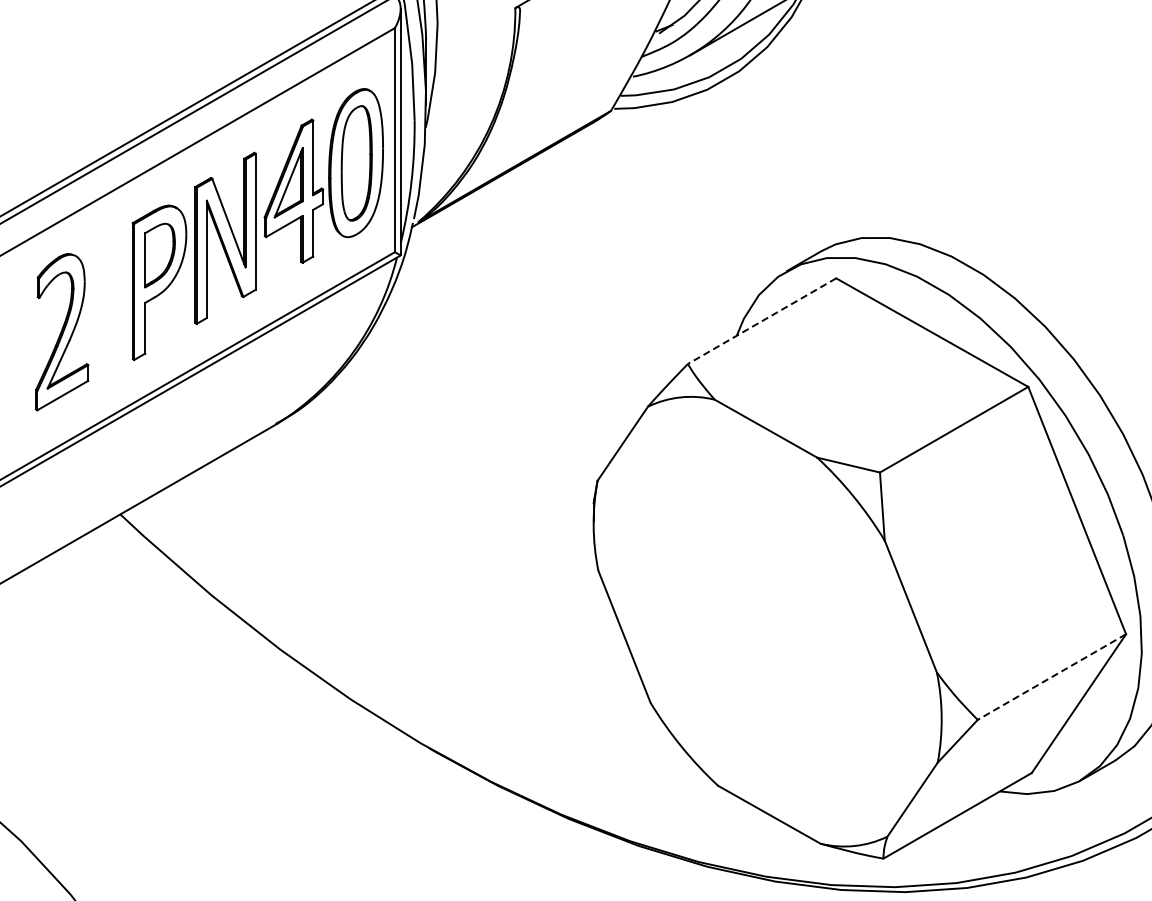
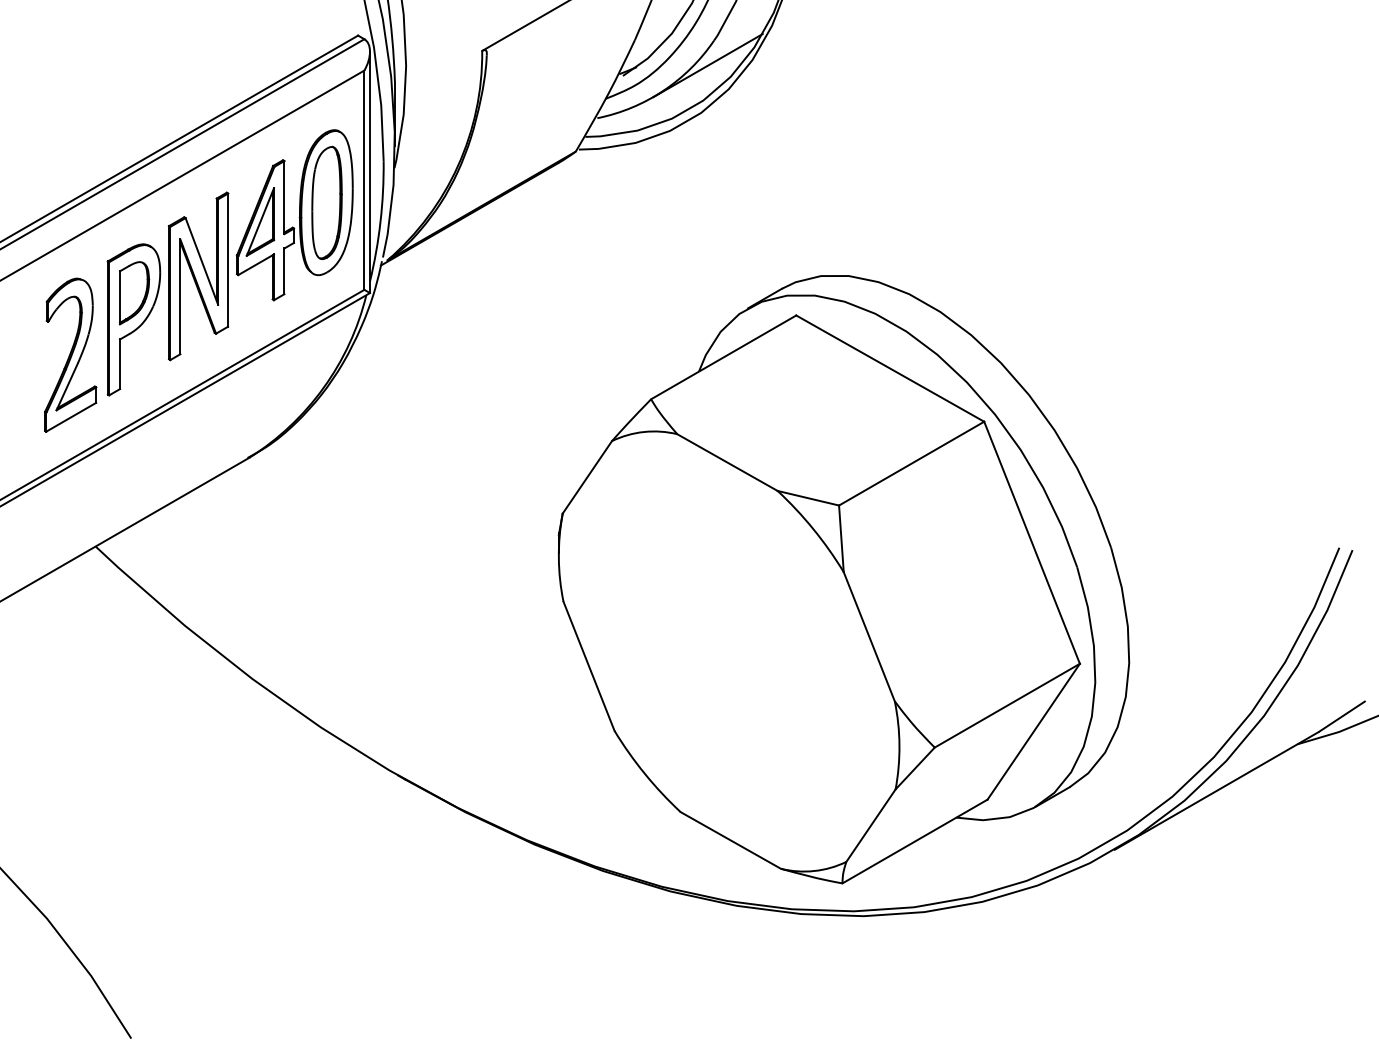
line: (761, 321) -> (723, 357), dashed -> solid
part: (61, 331) -> (70, 354), moved
line: (1052, 676) -> (1007, 705), dashed -> solid

